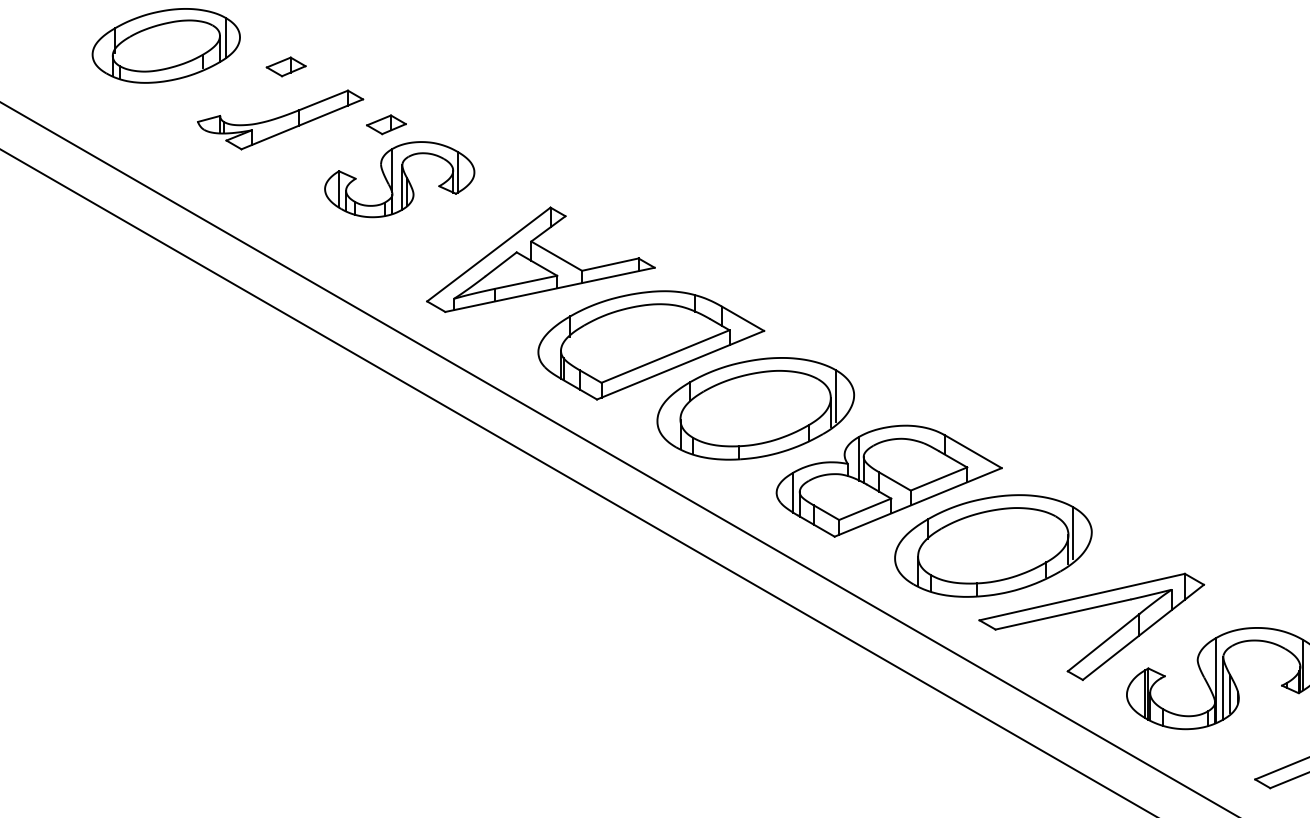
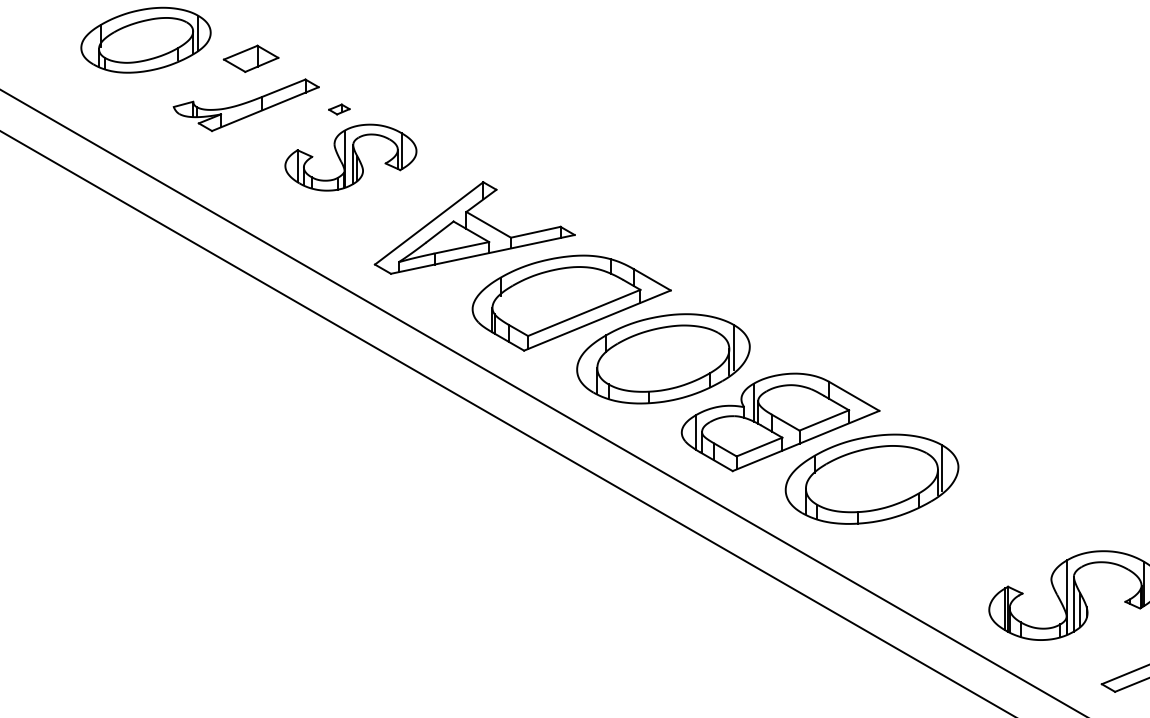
part: (286, 66) -> (251, 58), size x1.6
part: (386, 124) -> (339, 109), size x0.6
part: (1085, 611) -> (952, 536), removed

